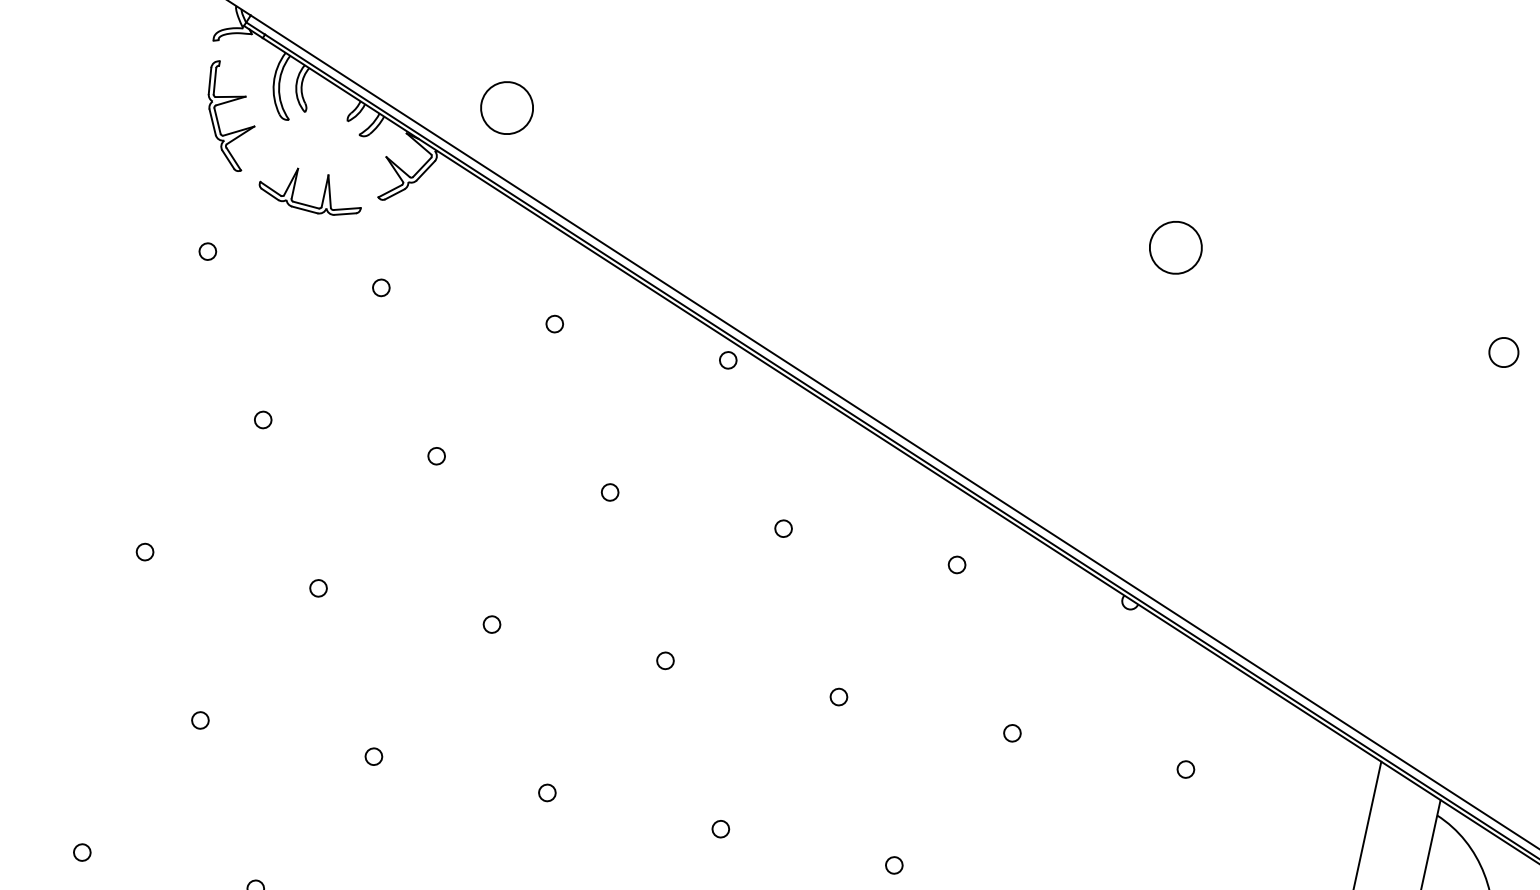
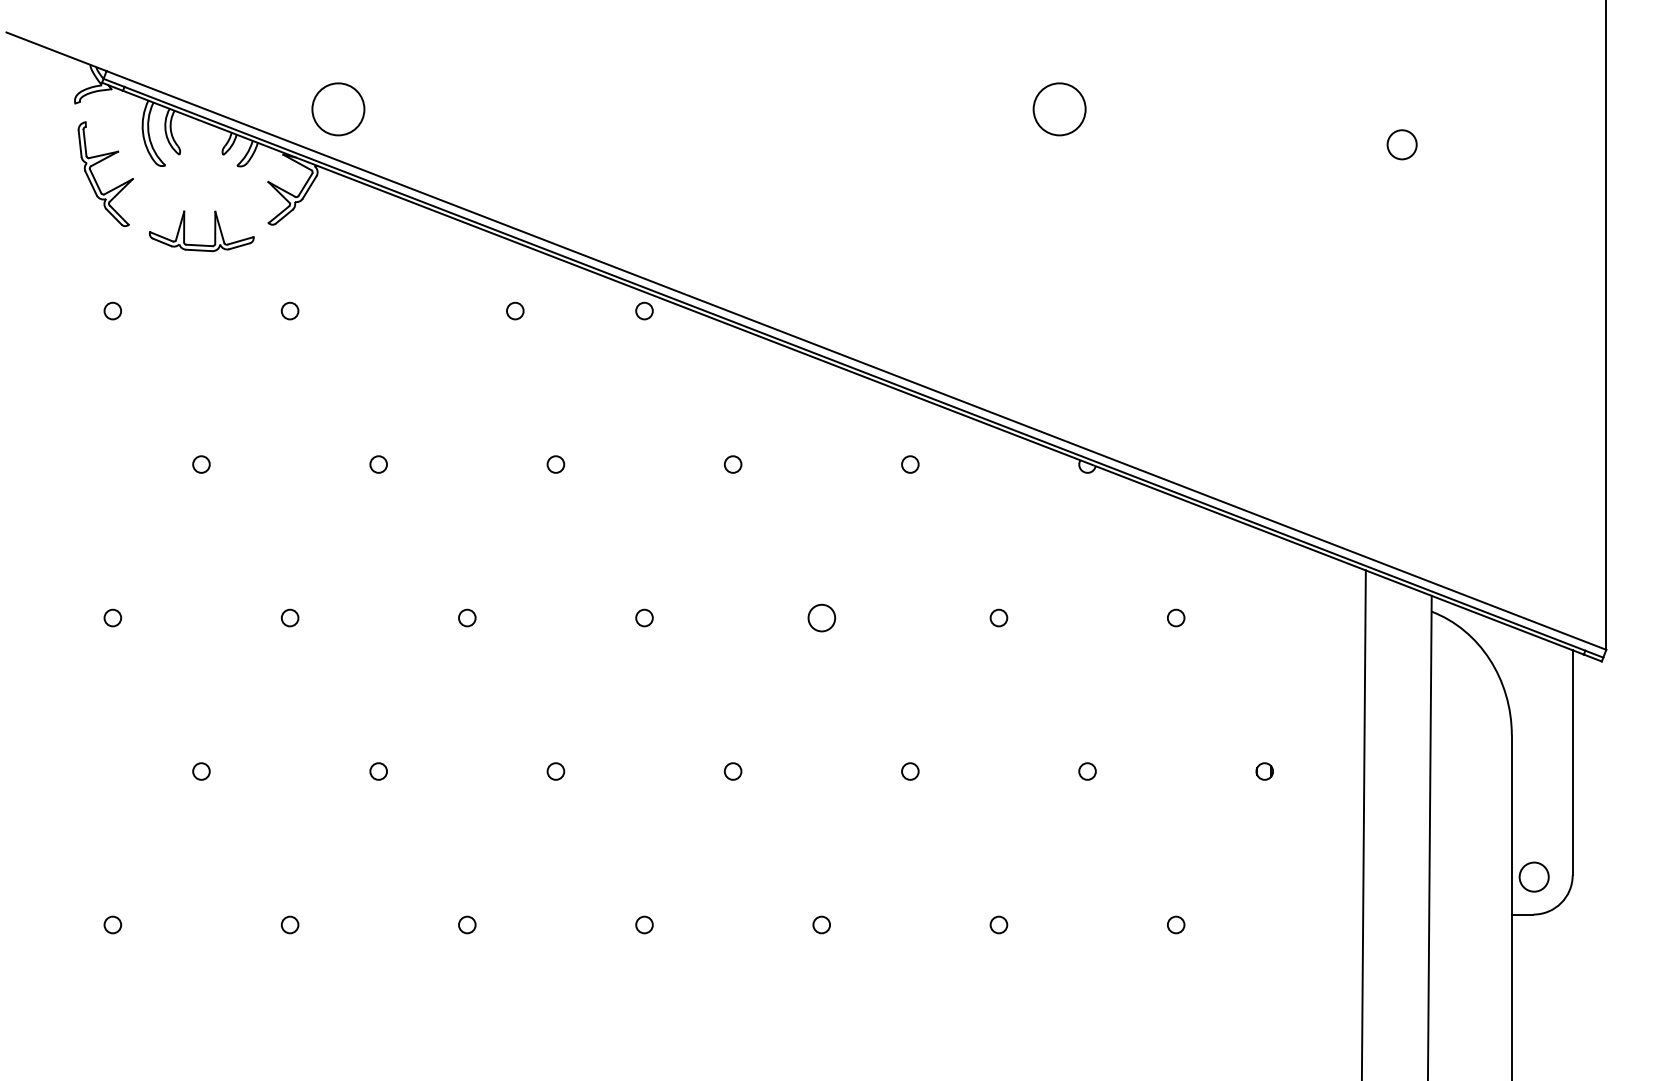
circle: (507, 108) -> (338, 109), moved
circle: (555, 323) -> (515, 310), moved
circle: (838, 696) -> (821, 617), size x1.6

